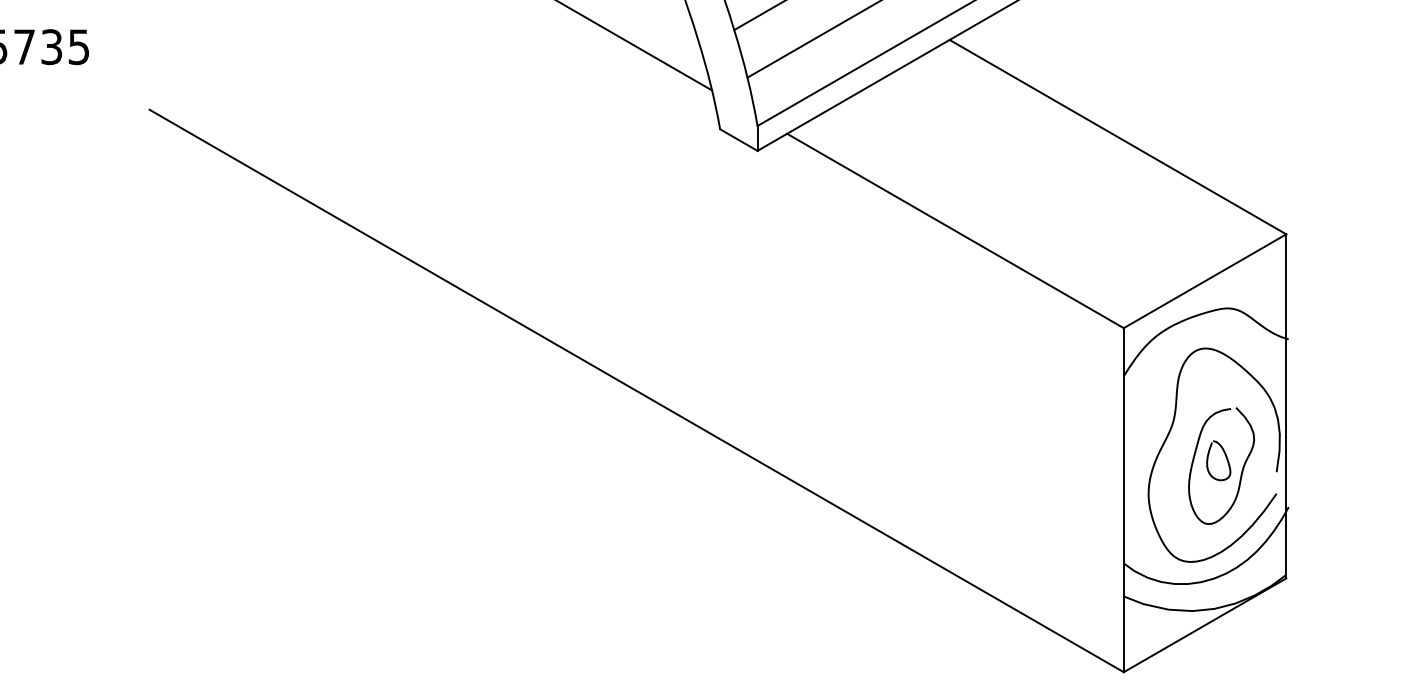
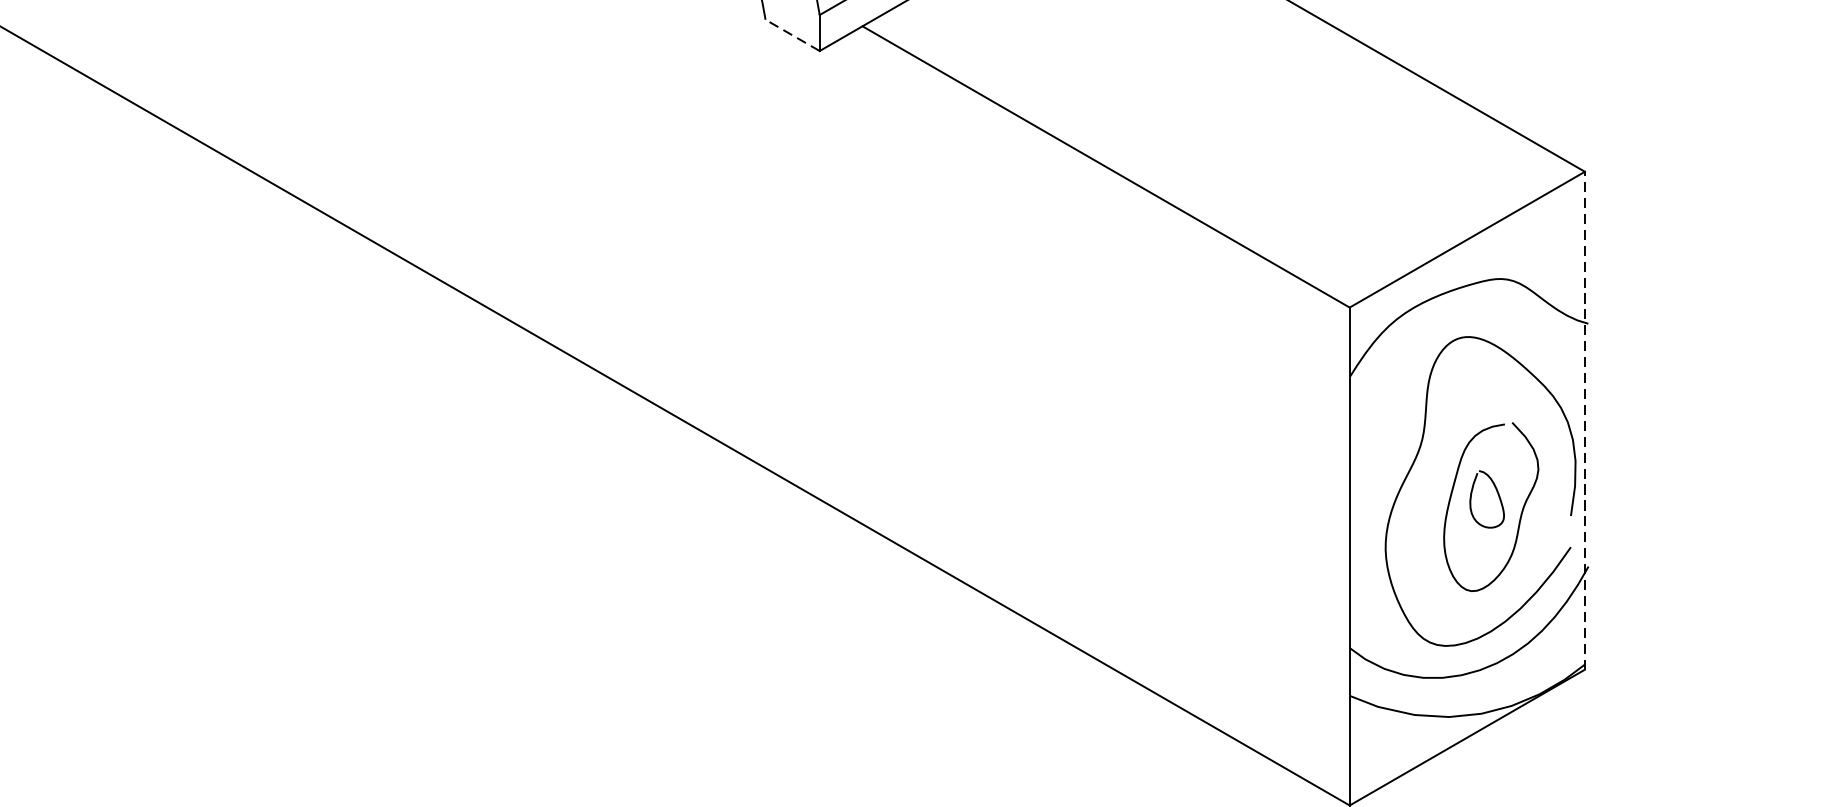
line: (738, 140) -> (792, 35), solid -> dashed
line: (1286, 405) -> (1585, 419), solid -> dashed

